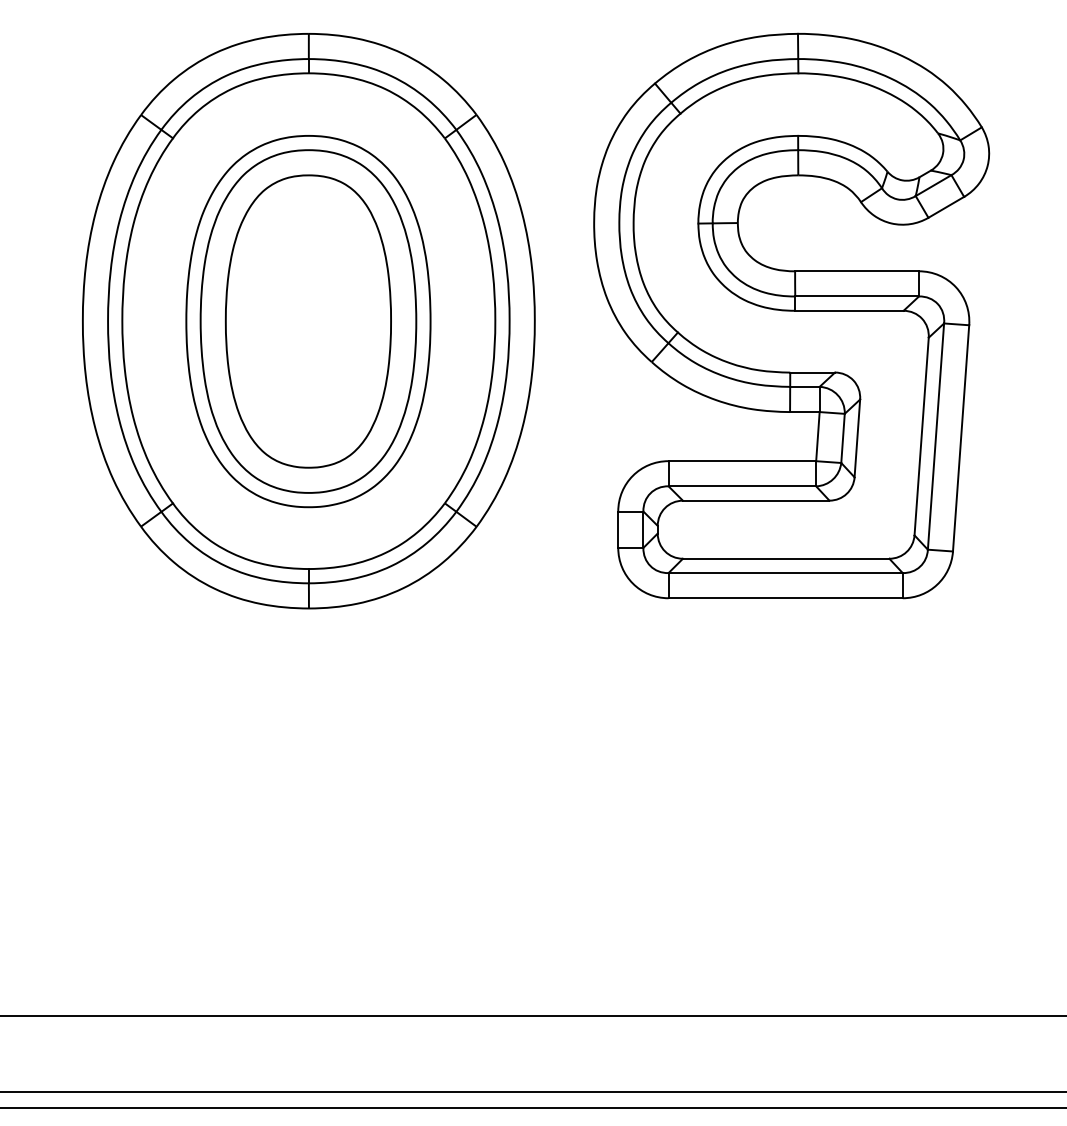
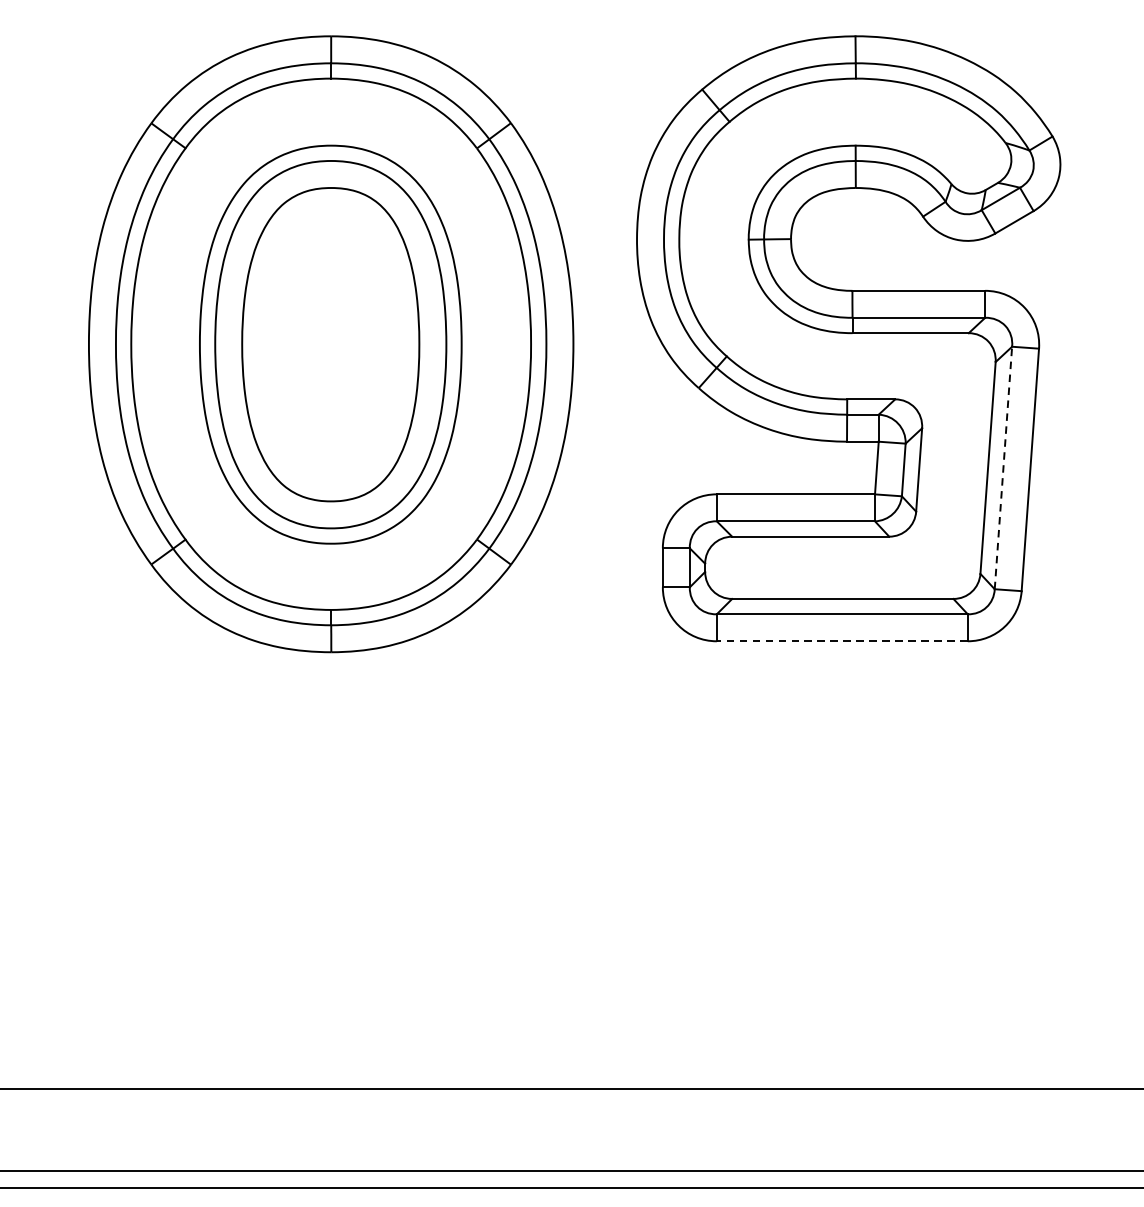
line: (936, 436) -> (1003, 467), solid -> dashed
line: (785, 598) -> (842, 641), solid -> dashed

